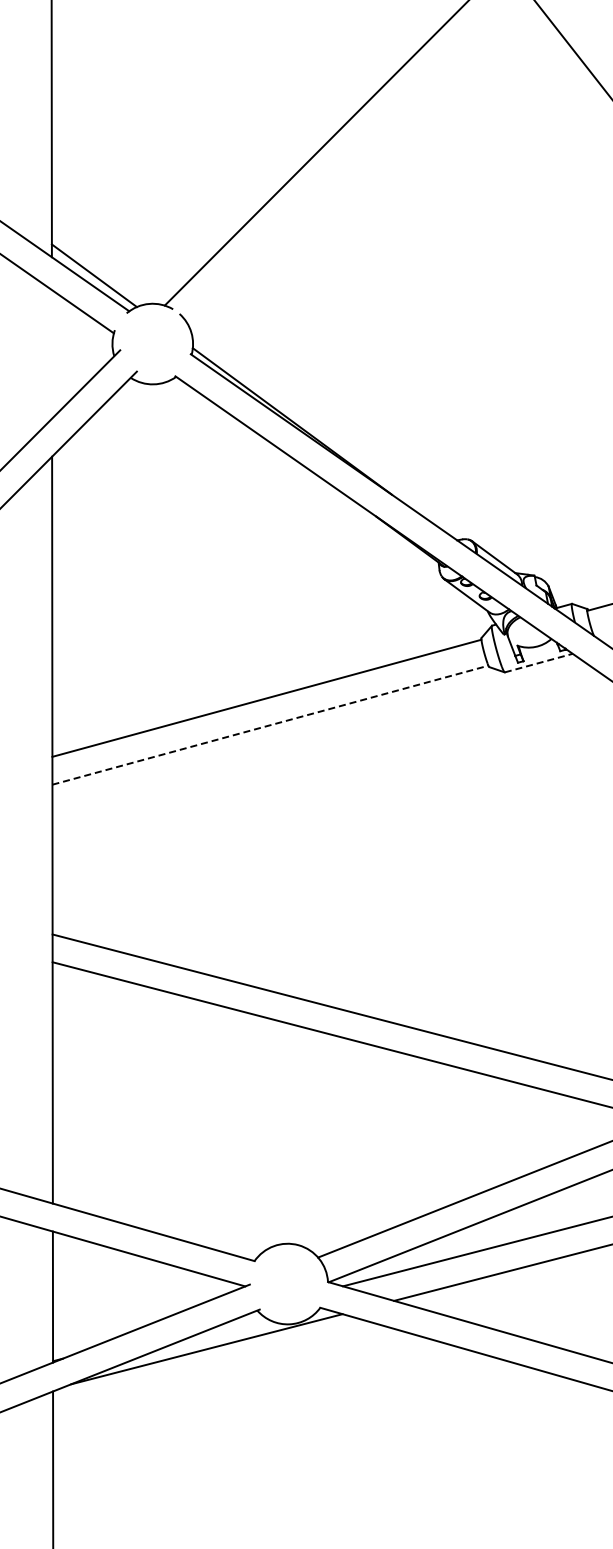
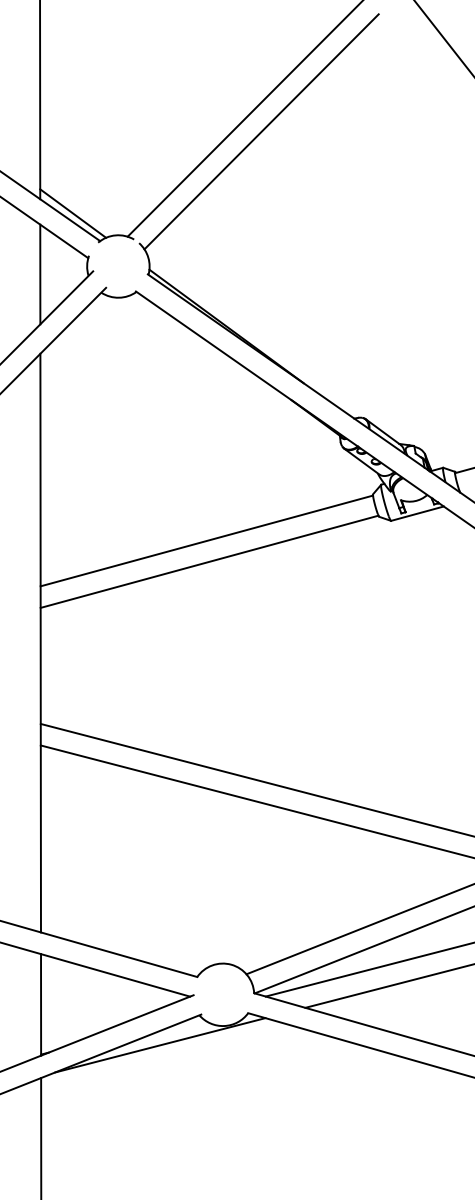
line: (337, 169) -> (261, 131), added
line: (51, 354) -> (39, 274), added
line: (539, 662) -> (418, 513), dashed -> solid
line: (270, 725) -> (209, 562), dashed -> solid

